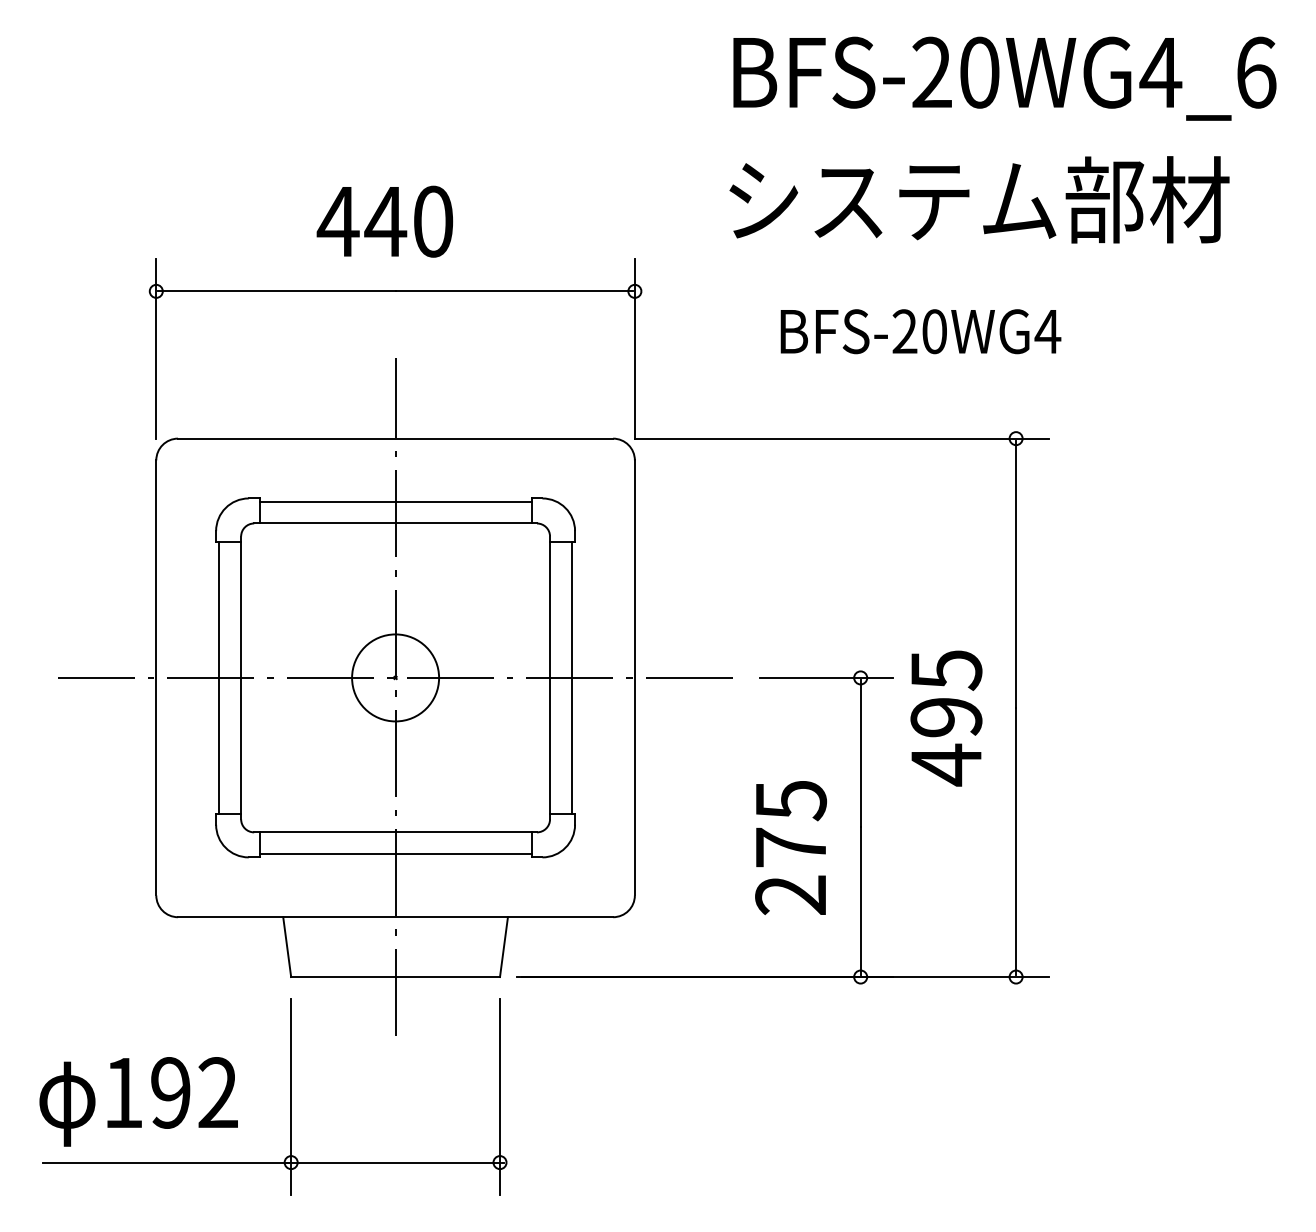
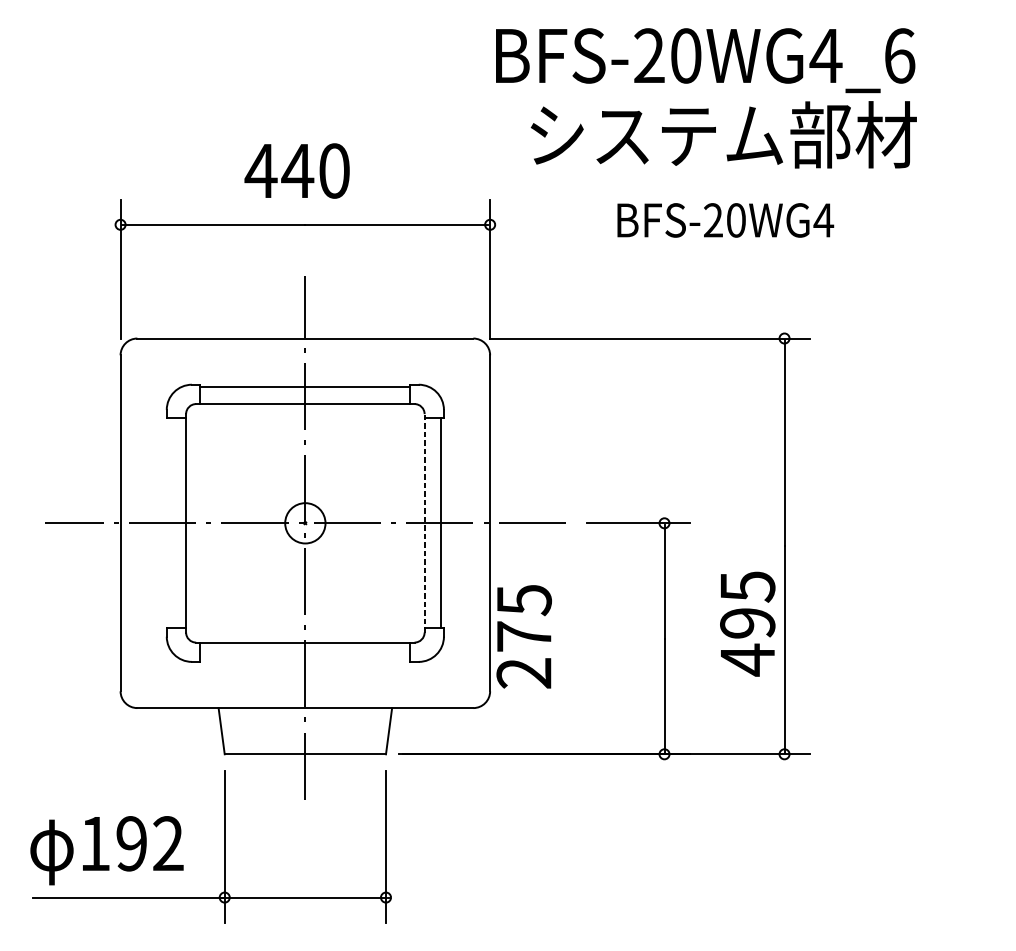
text: (1004, 78) -> (705, 60), moved
text: (979, 199) -> (723, 134), moved
text: (920, 331) -> (725, 220), moved
line: (219, 677) -> (169, 522), removed
circle: (395, 677) -> (305, 522), size x0.6
line: (550, 677) -> (424, 522), solid -> dashed
text: (946, 718) -> (747, 624), moved
text: (790, 847) -> (523, 636), moved
line: (395, 854) -> (305, 659), removed

